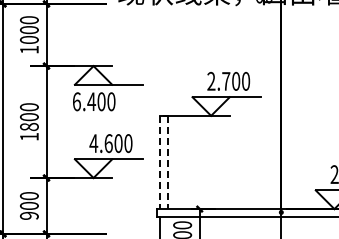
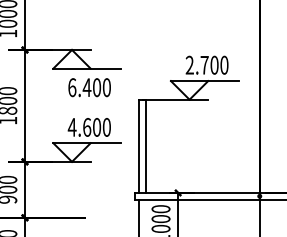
text: (94, 101) -> (89, 87), moved
line: (160, 162) -> (138, 146), dashed -> solid
line: (167, 162) -> (145, 146), dashed -> solid

